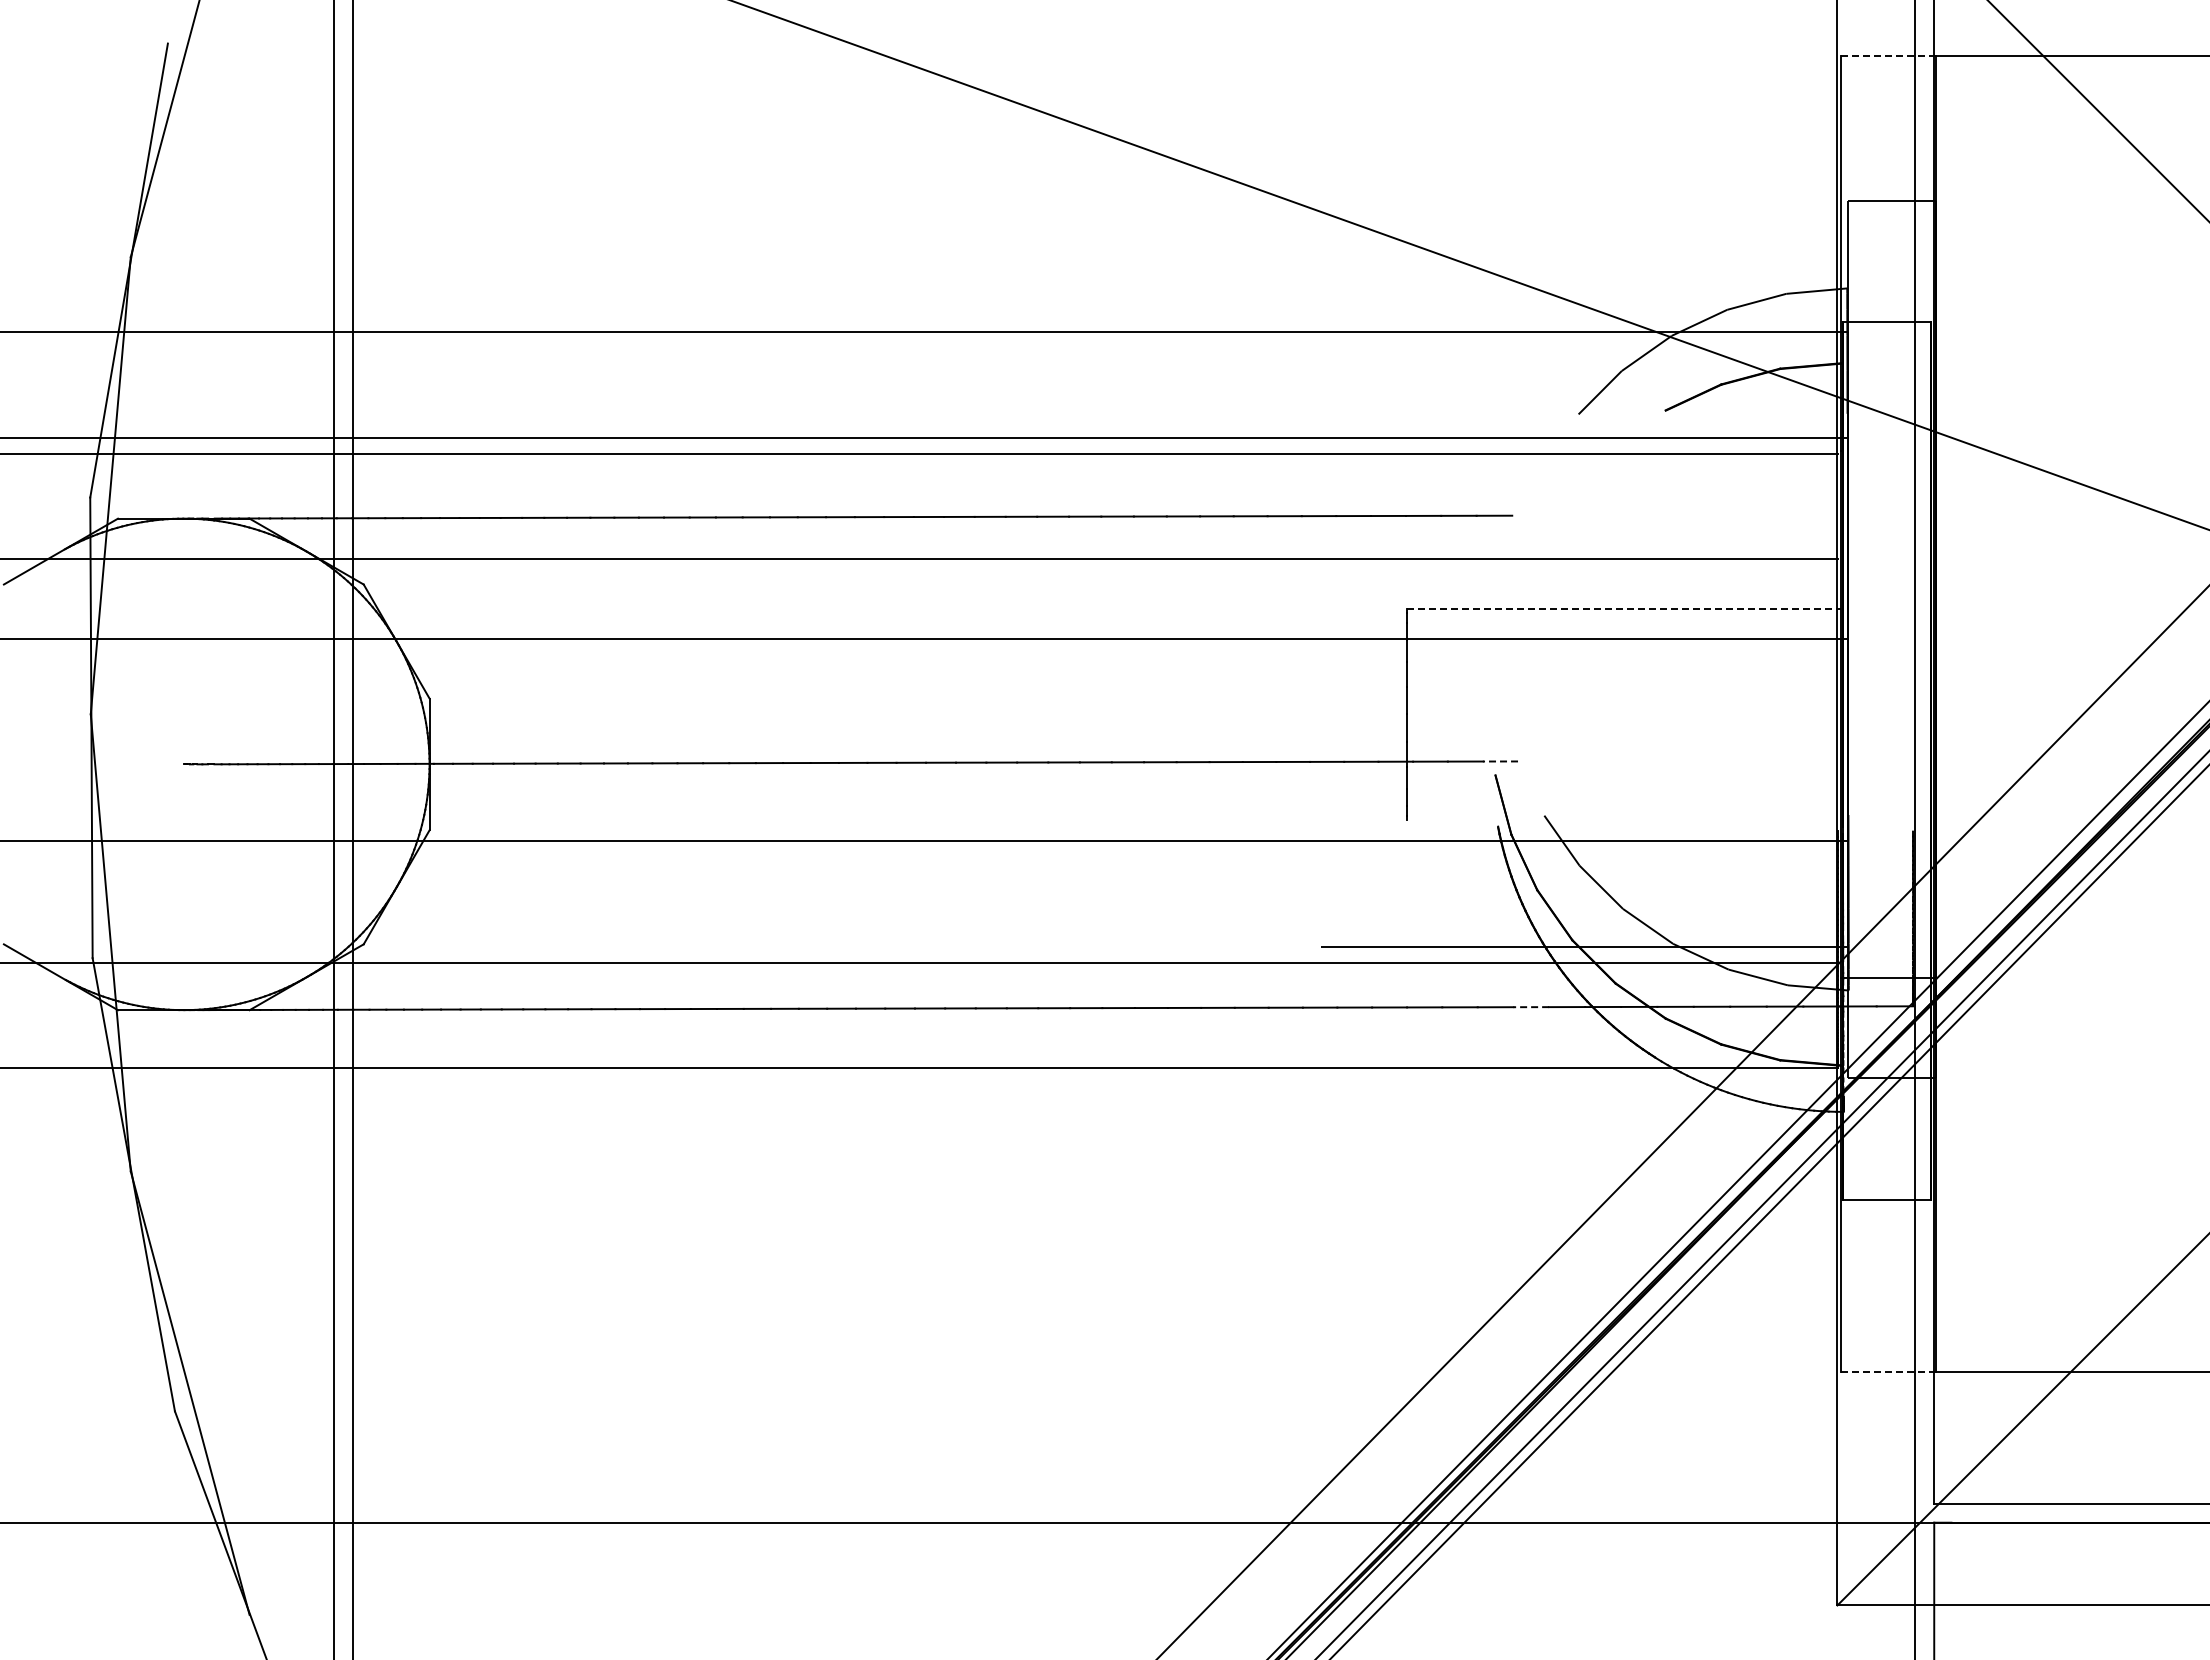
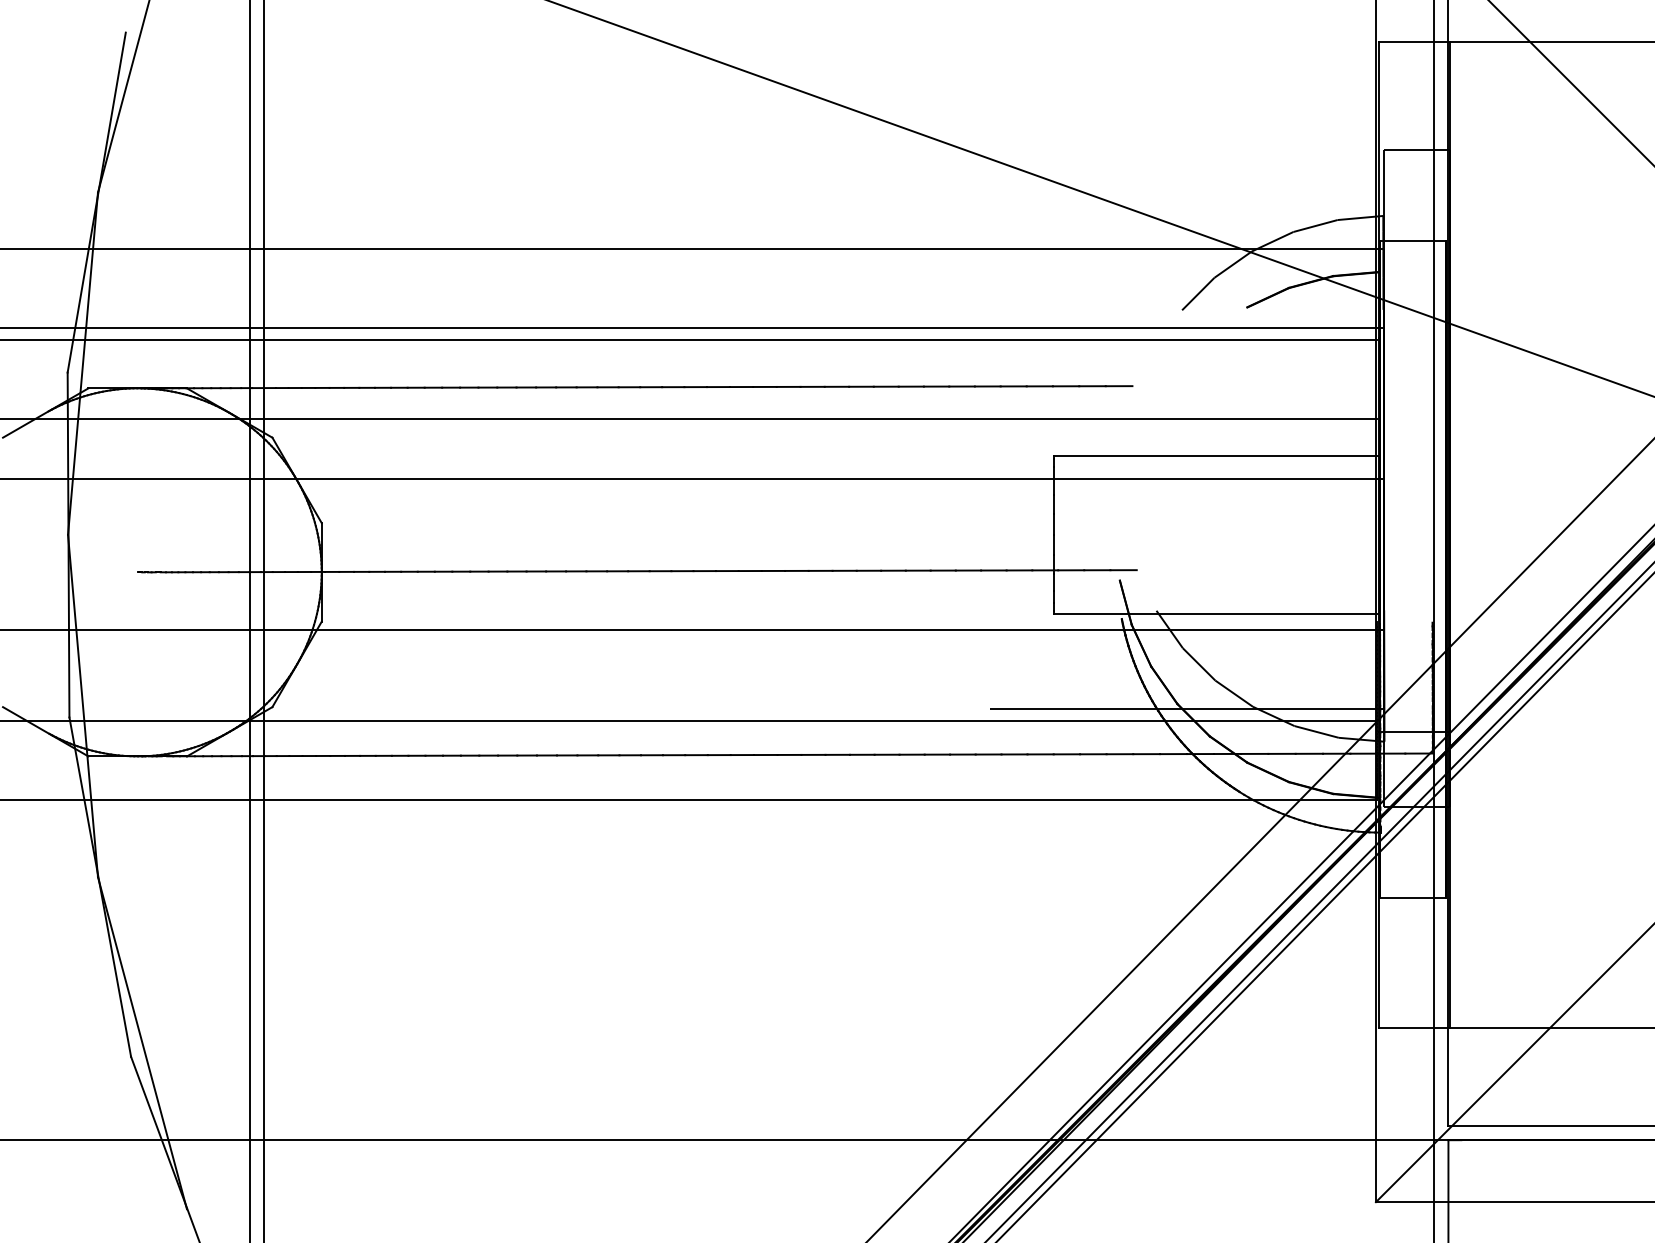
line: (1888, 56) -> (1414, 42), dashed -> solid
line: (1624, 608) -> (1216, 455), dashed -> solid
line: (1500, 761) -> (1123, 570), dashed -> solid
line: (1624, 819) -> (1216, 613), added
line: (1531, 1007) -> (1146, 754), dashed -> solid
line: (1888, 1372) -> (1414, 1027), dashed -> solid

